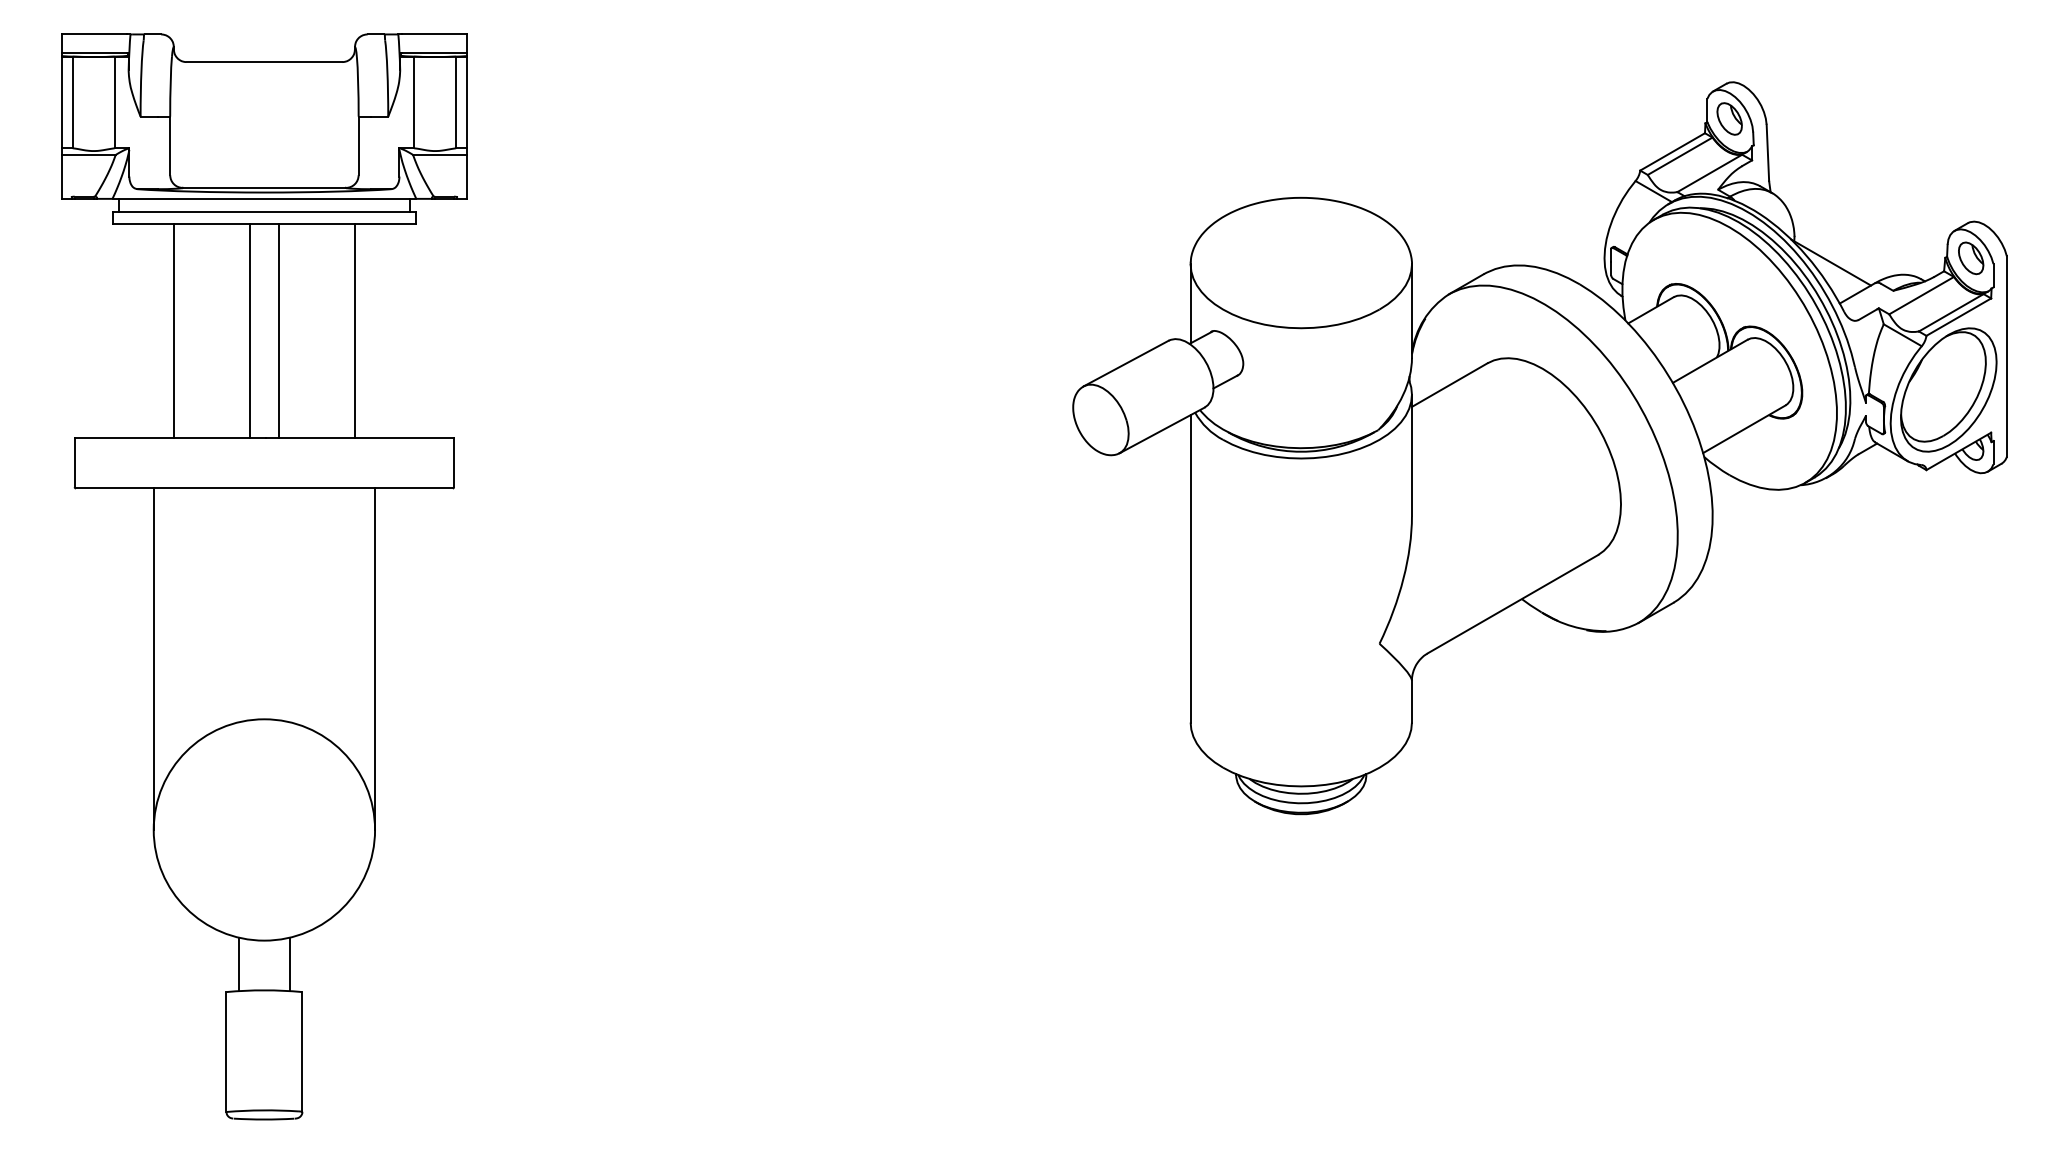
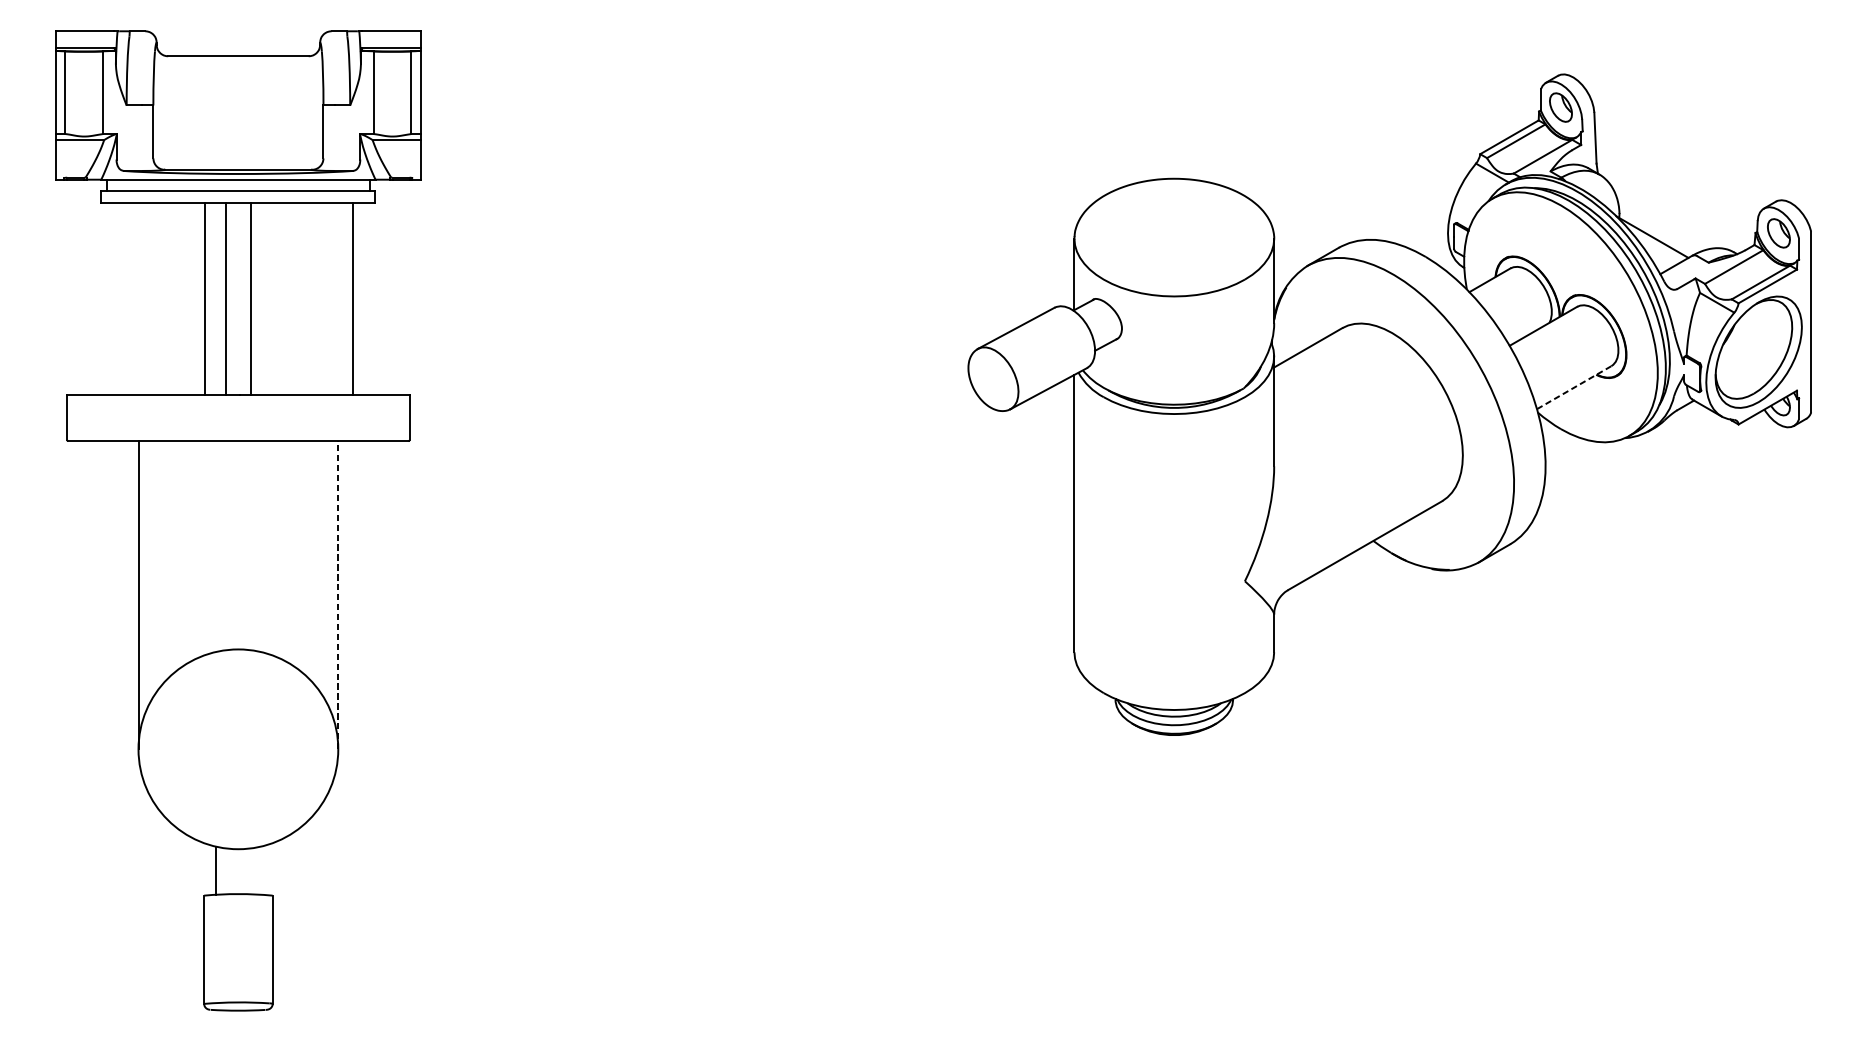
line: (174, 330) -> (205, 298), moved
line: (354, 330) -> (353, 298), moved
line: (1744, 429) -> (1574, 387), solid -> dashed
line: (375, 659) -> (338, 595), solid -> dashed
line: (289, 964) -> (261, 870), removed

